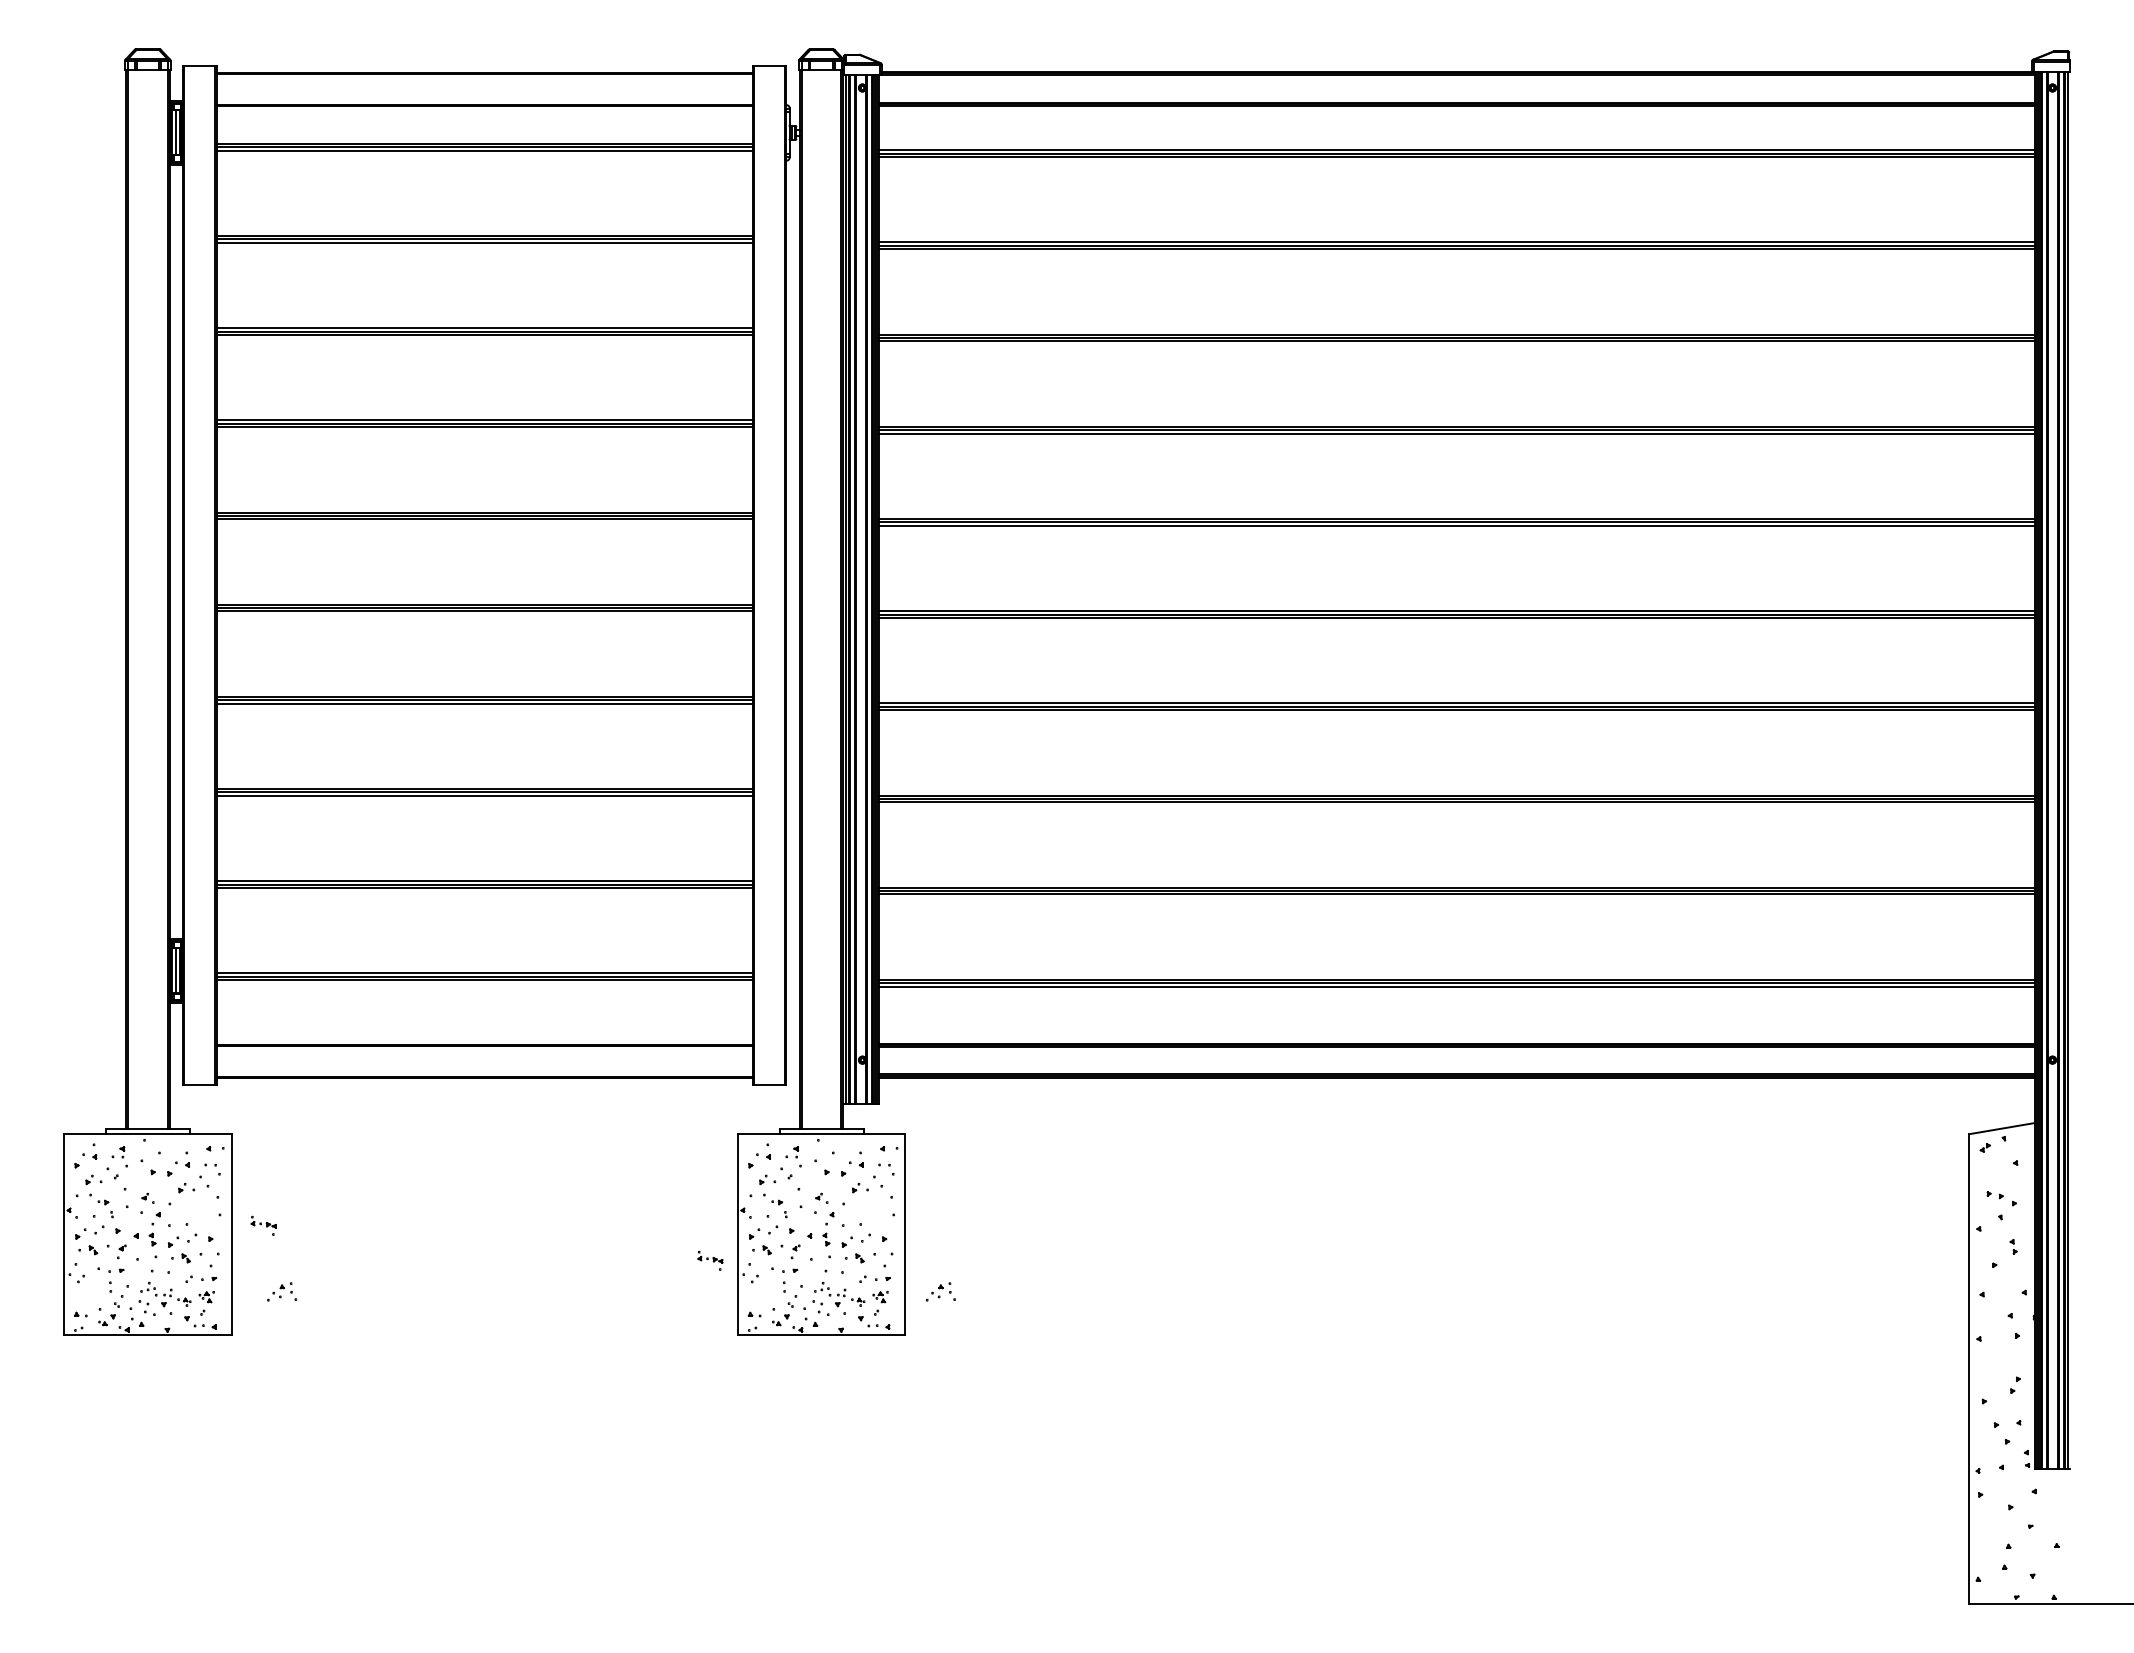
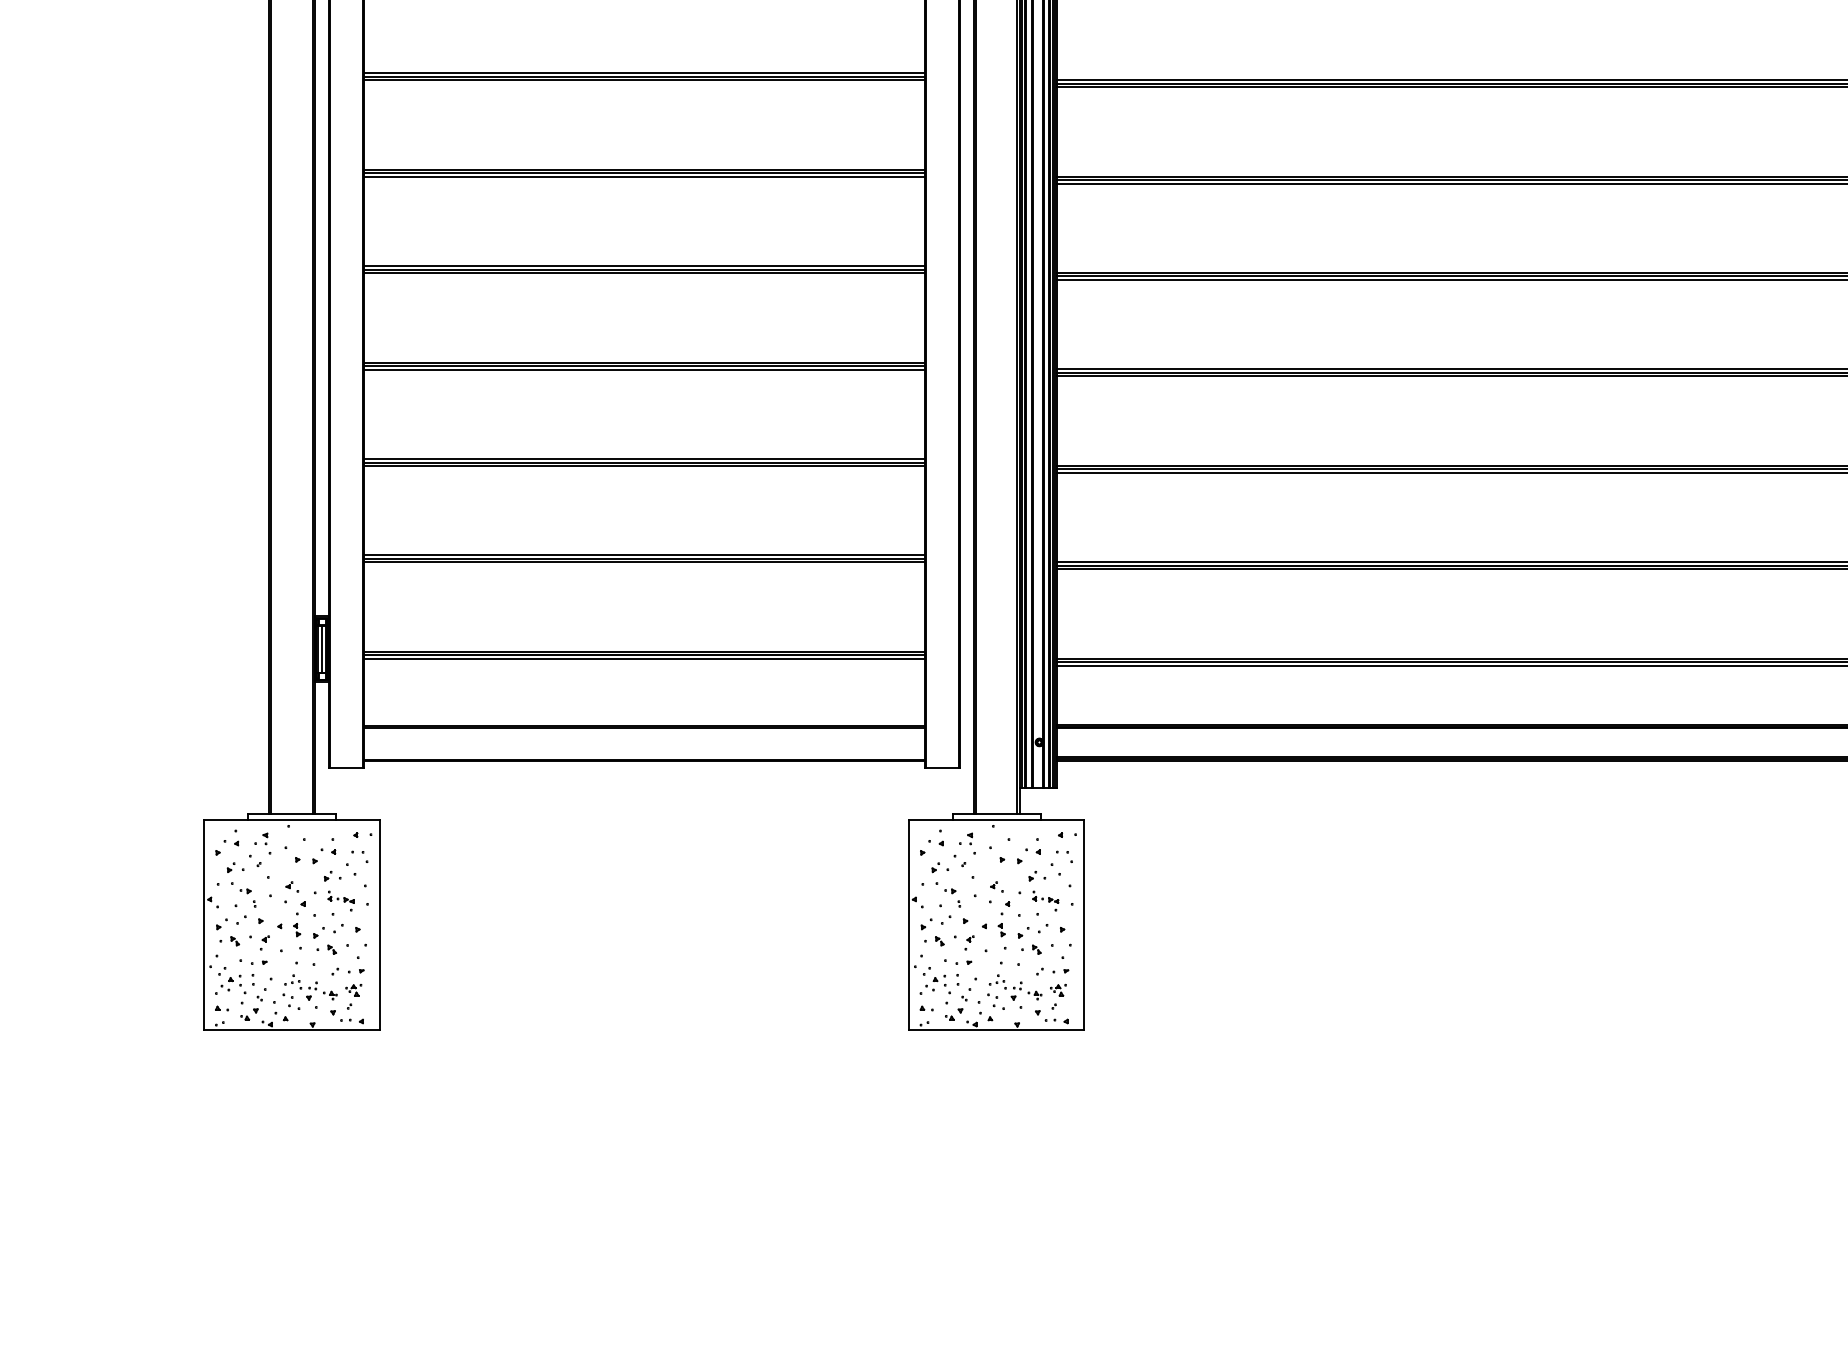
part: (263, 1225) -> (340, 900), moved
part: (710, 1260) -> (1045, 900), moved
part: (282, 1291) -> (231, 984), moved
part: (940, 1291) -> (934, 984), moved

